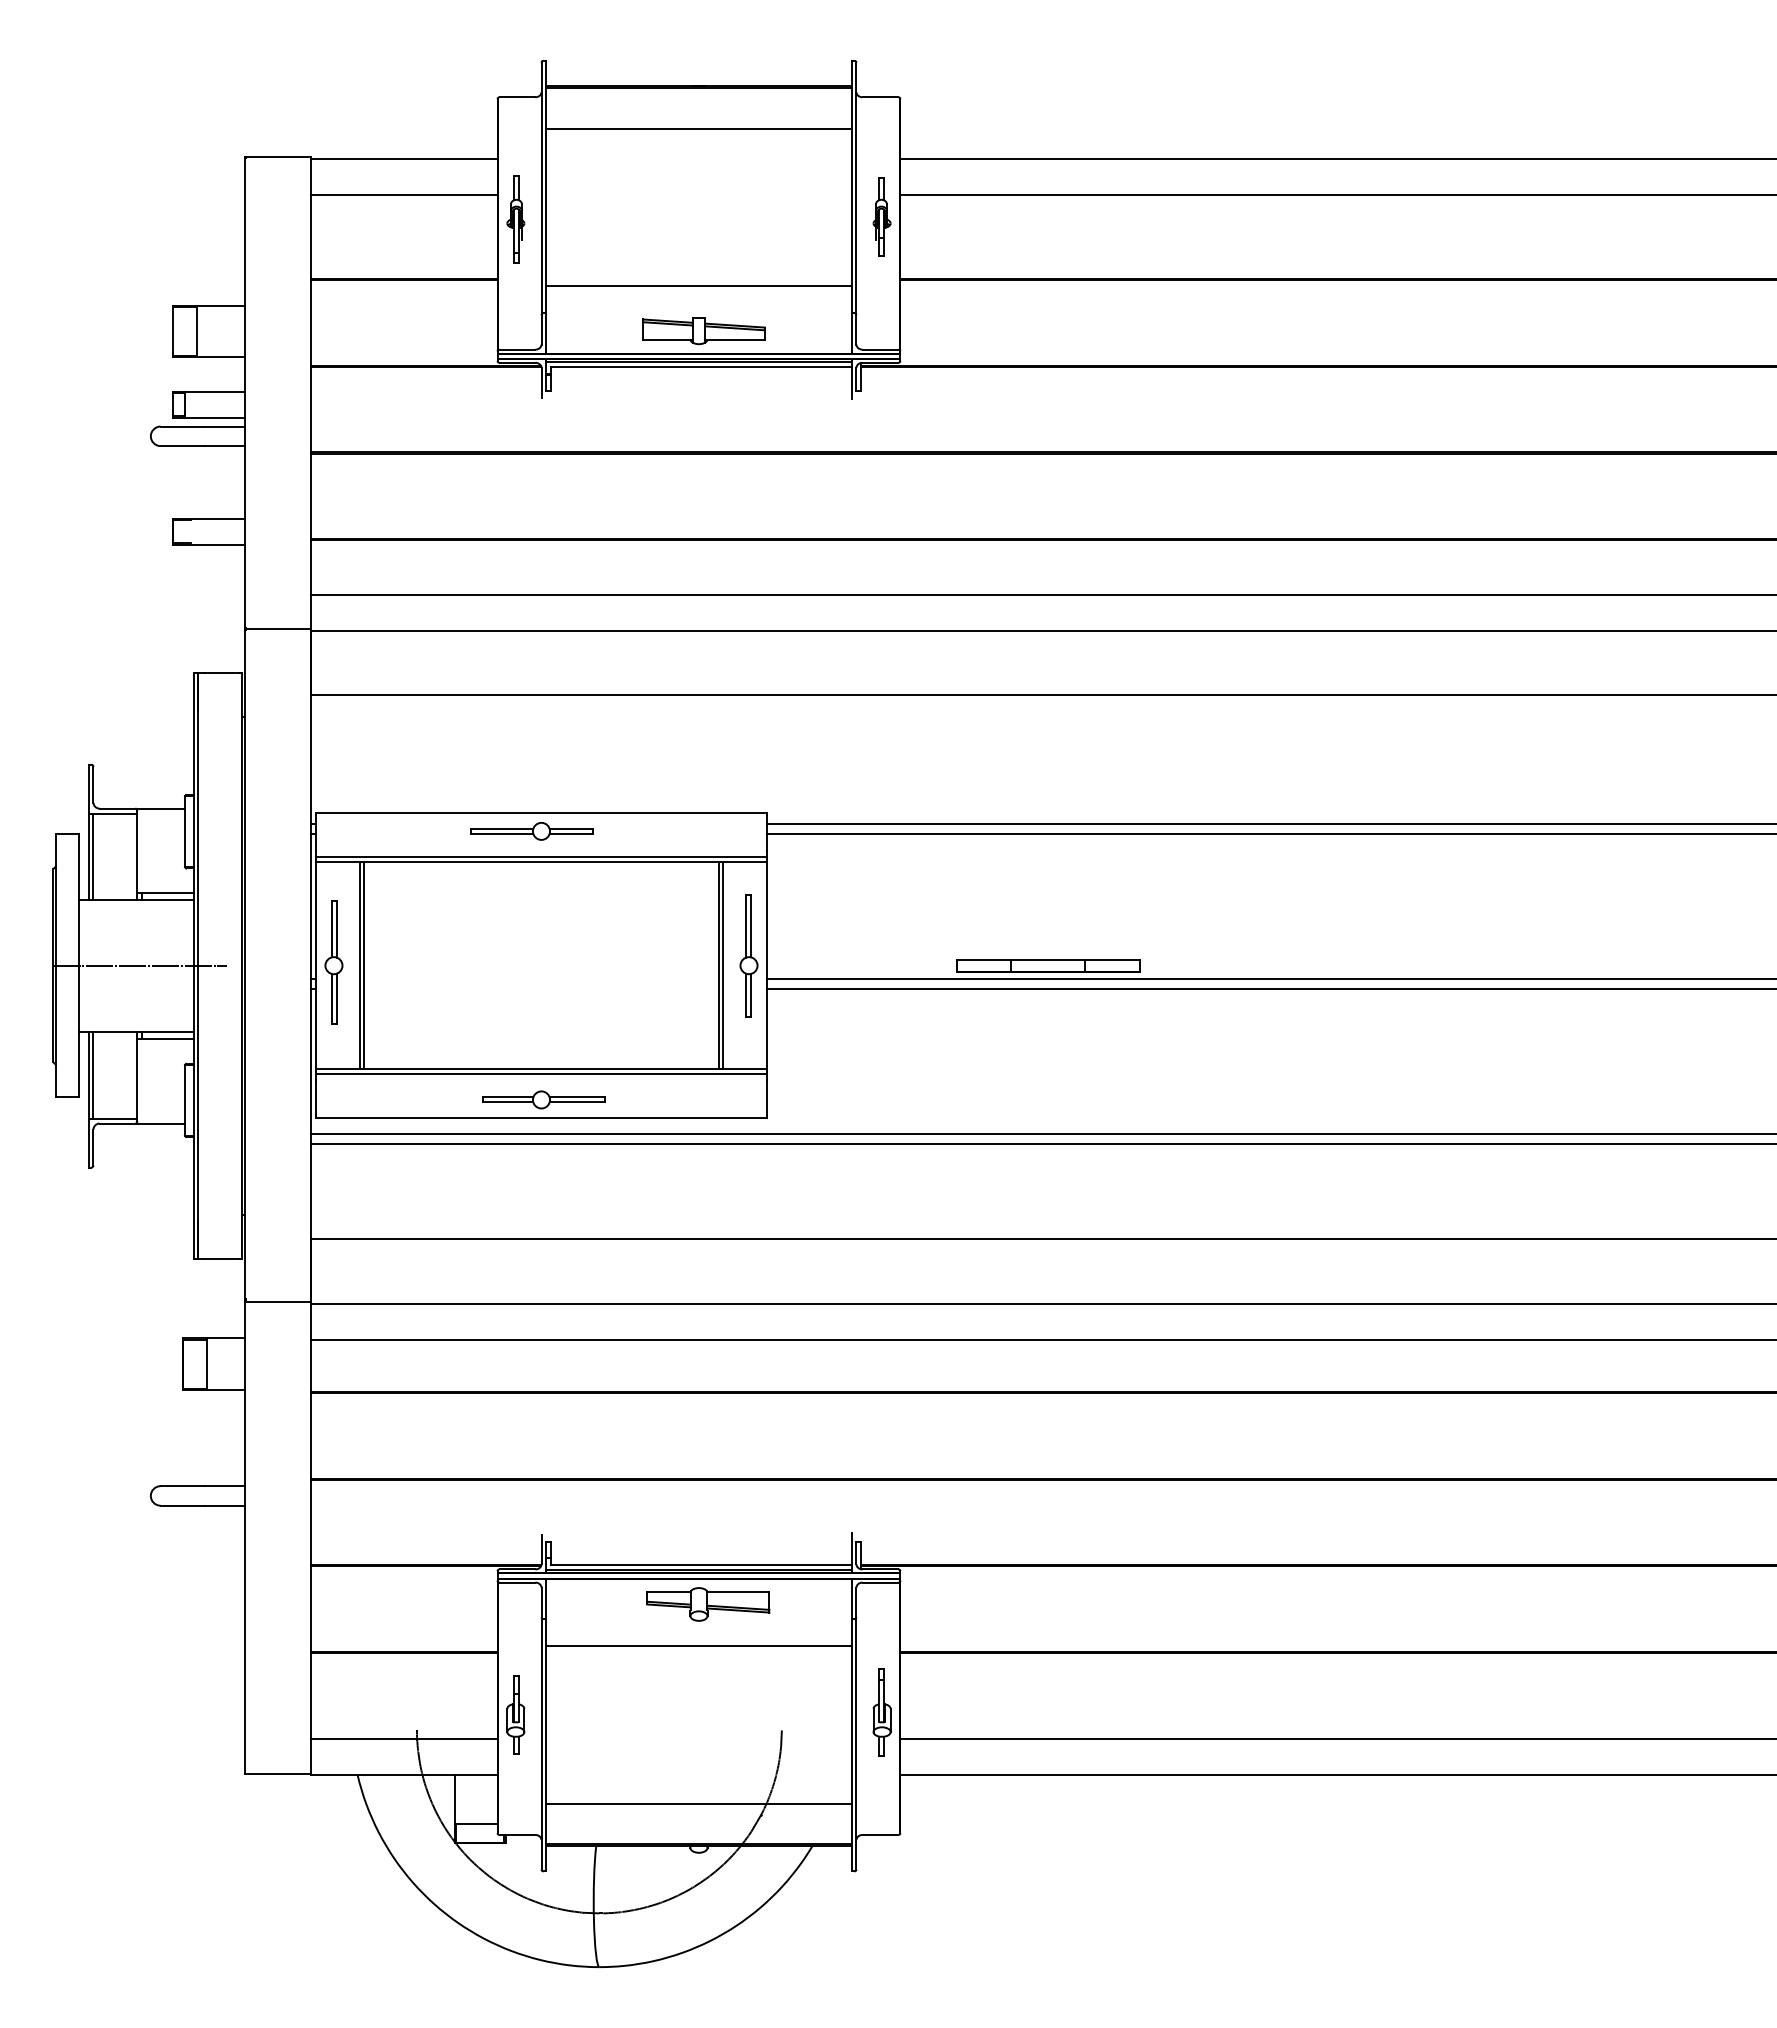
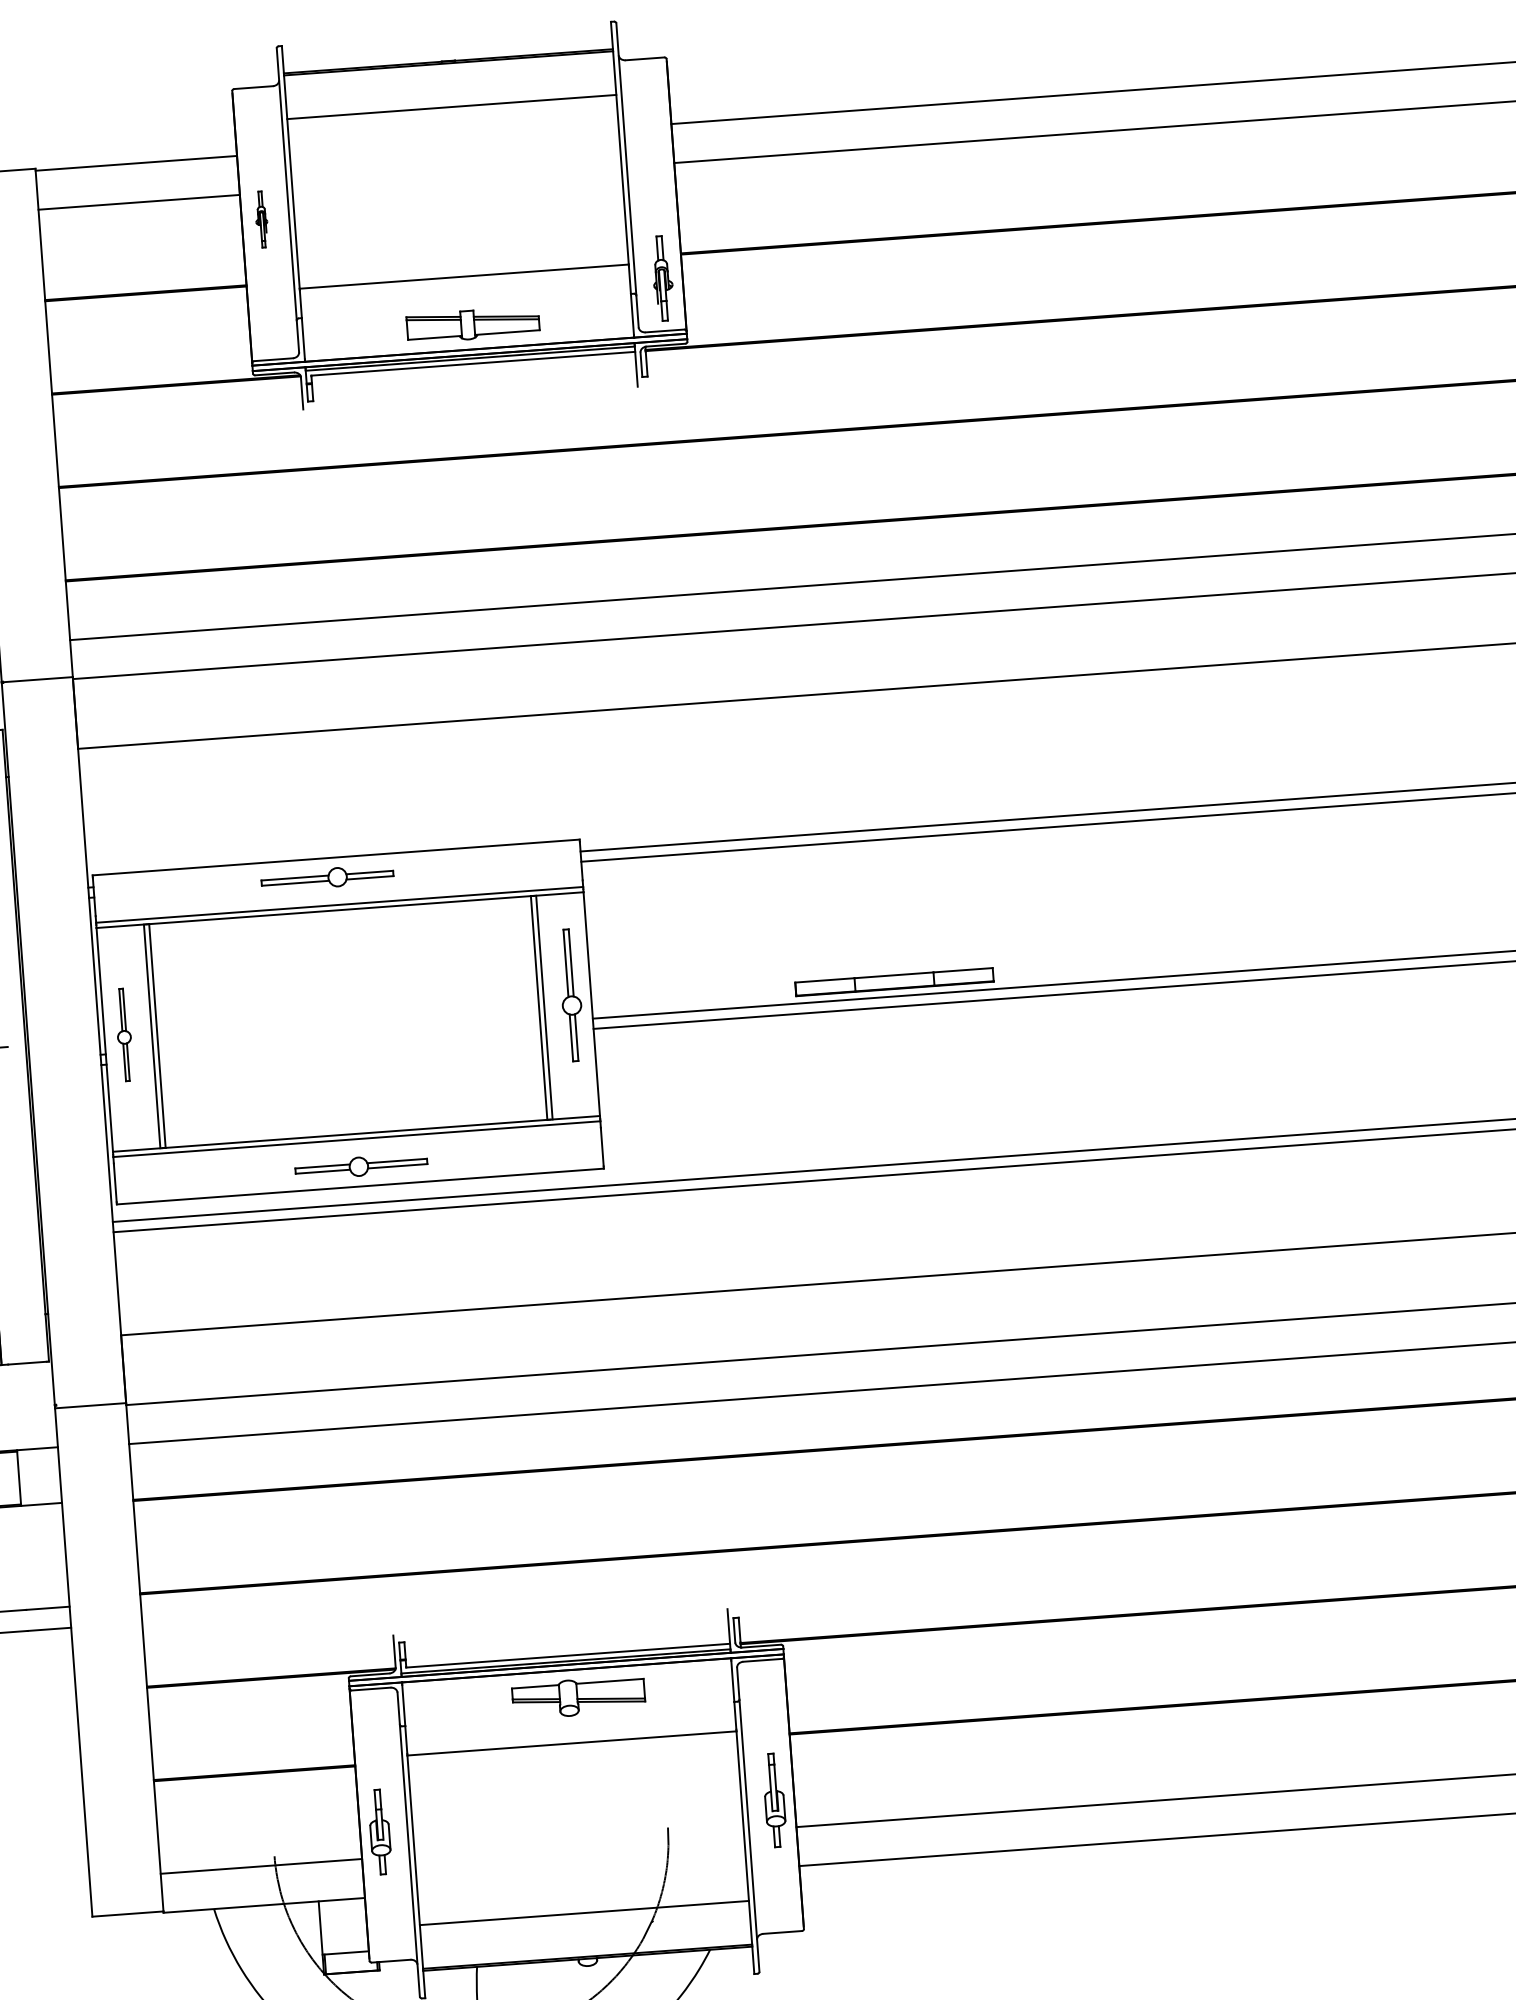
part: (881, 216) -> (662, 277), moved
part: (515, 219) -> (261, 219), size x0.6
part: (333, 962) -> (123, 1035), size x0.7

